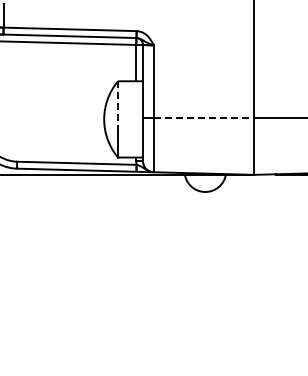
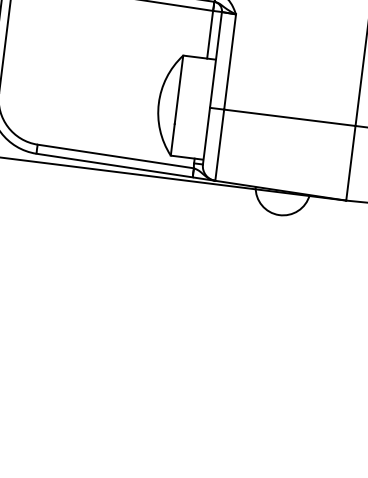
line: (118, 107) -> (179, 90), dashed -> solid
line: (204, 117) -> (290, 117), dashed -> solid

